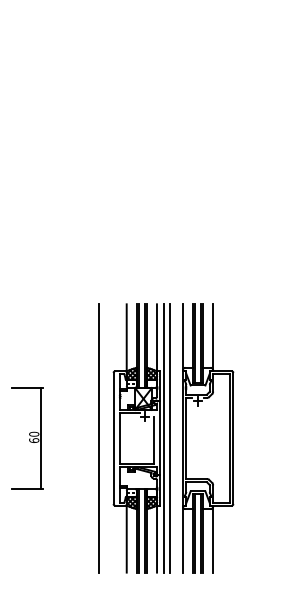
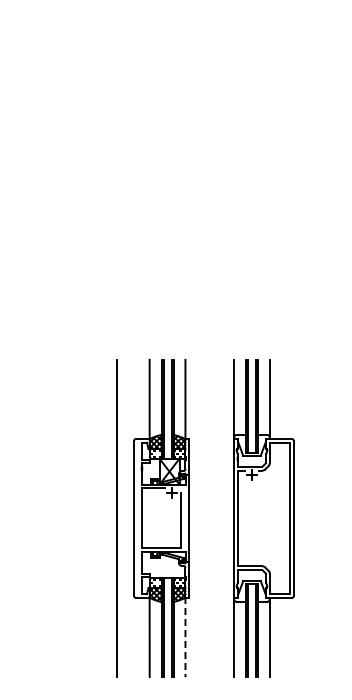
part: (26, 438) -> (31, 518), removed
line: (163, 438) -> (193, 518), removed
line: (169, 438) -> (200, 518), removed
part: (207, 438) -> (263, 518), moved
line: (157, 539) -> (185, 637), solid -> dashed

